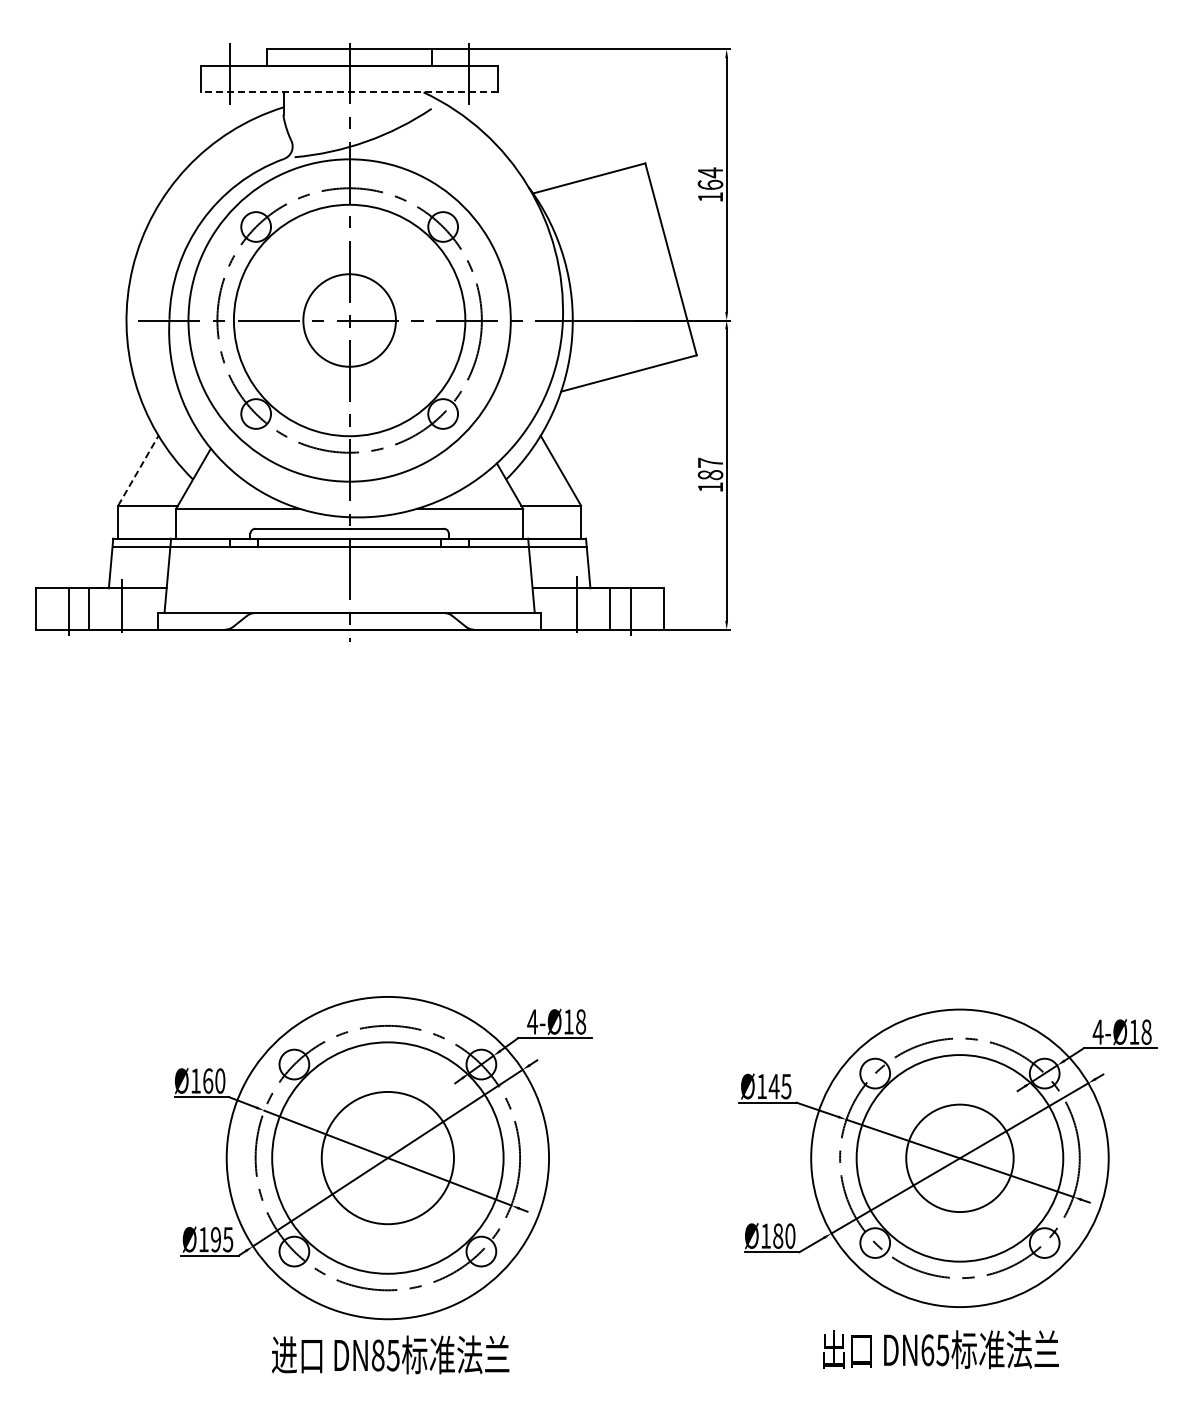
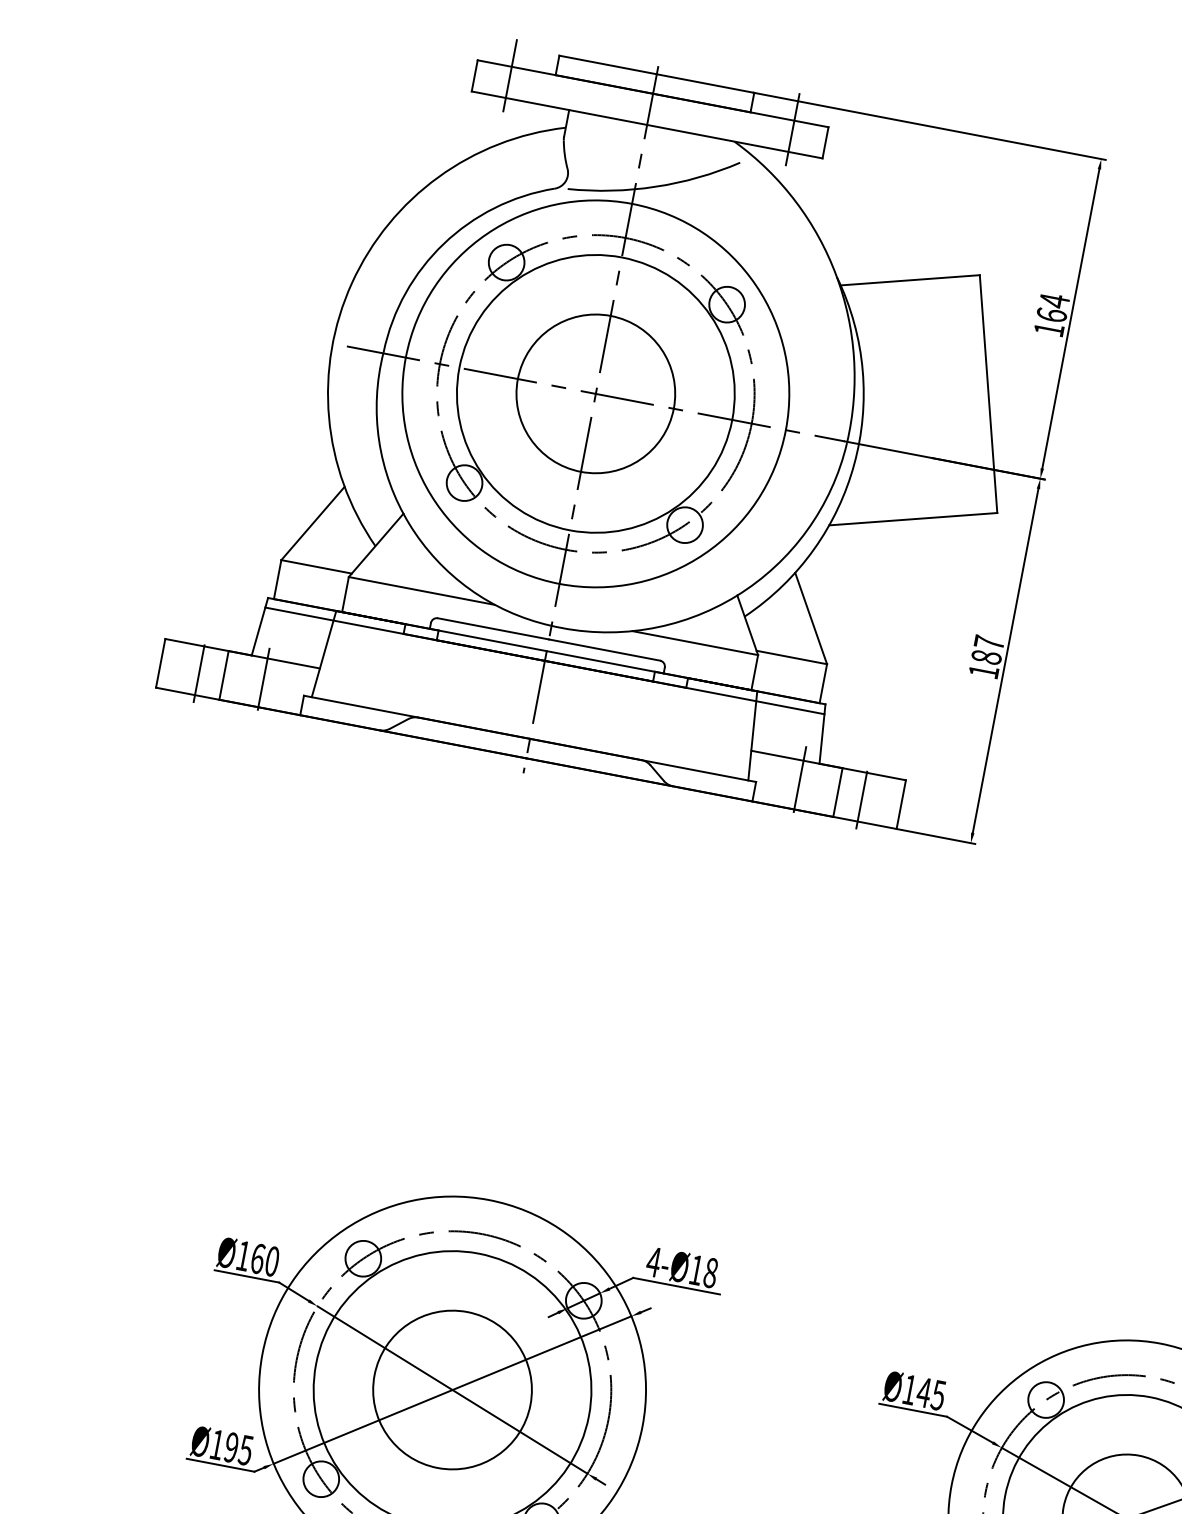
line: (349, 92) -> (646, 125), dashed -> solid
circle: (349, 320) -> (595, 393), size x1.43
line: (138, 470) -> (313, 523), dashed -> solid

